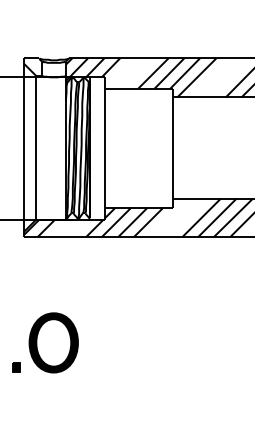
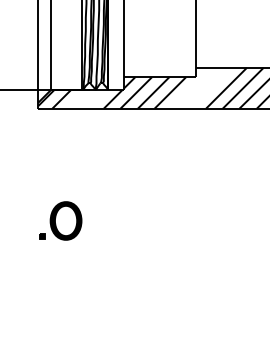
part: (45, 342) -> (60, 220), size x0.6

